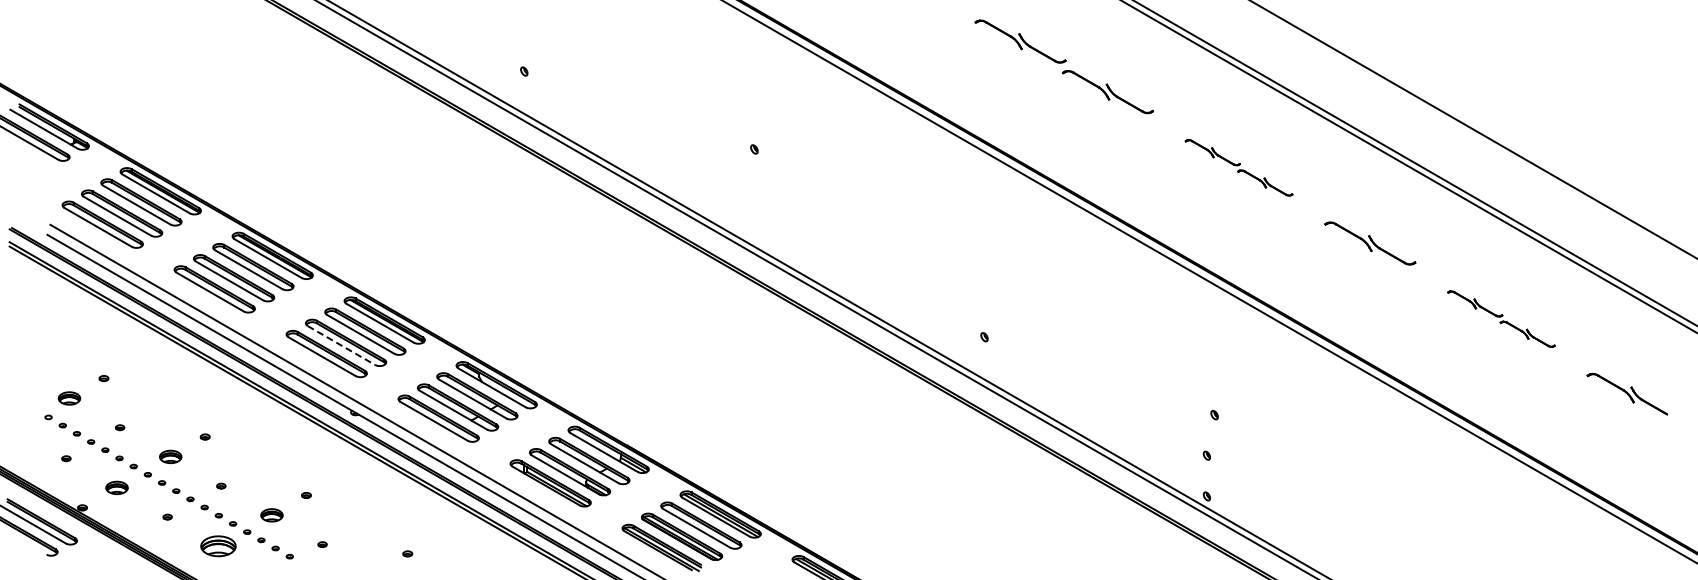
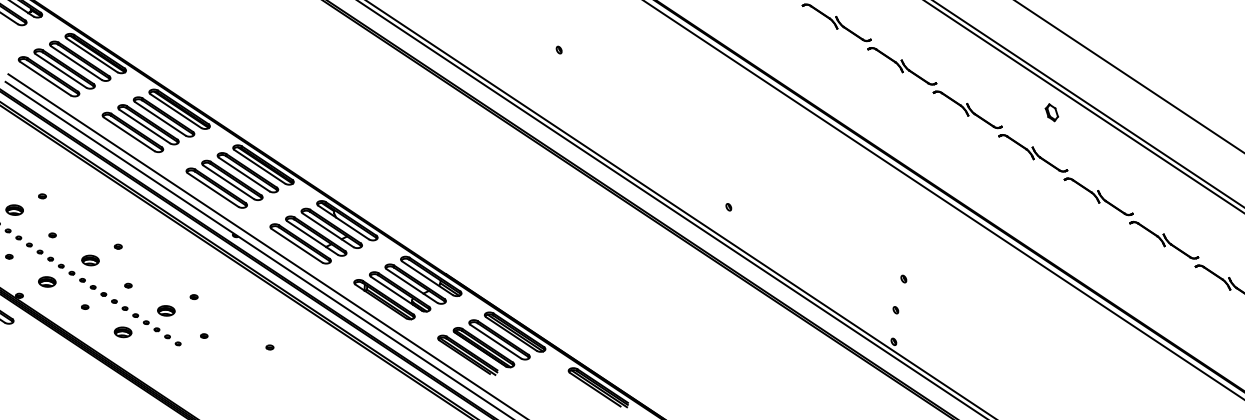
part: (1238, 167) -> (934, 87), size x1.67
part: (1390, 189) -> (1051, 112), added
part: (1501, 318) -> (1131, 218), size x1.67
line: (341, 345) -> (228, 182), dashed -> solid
part: (217, 546) -> (122, 332), size x0.62

